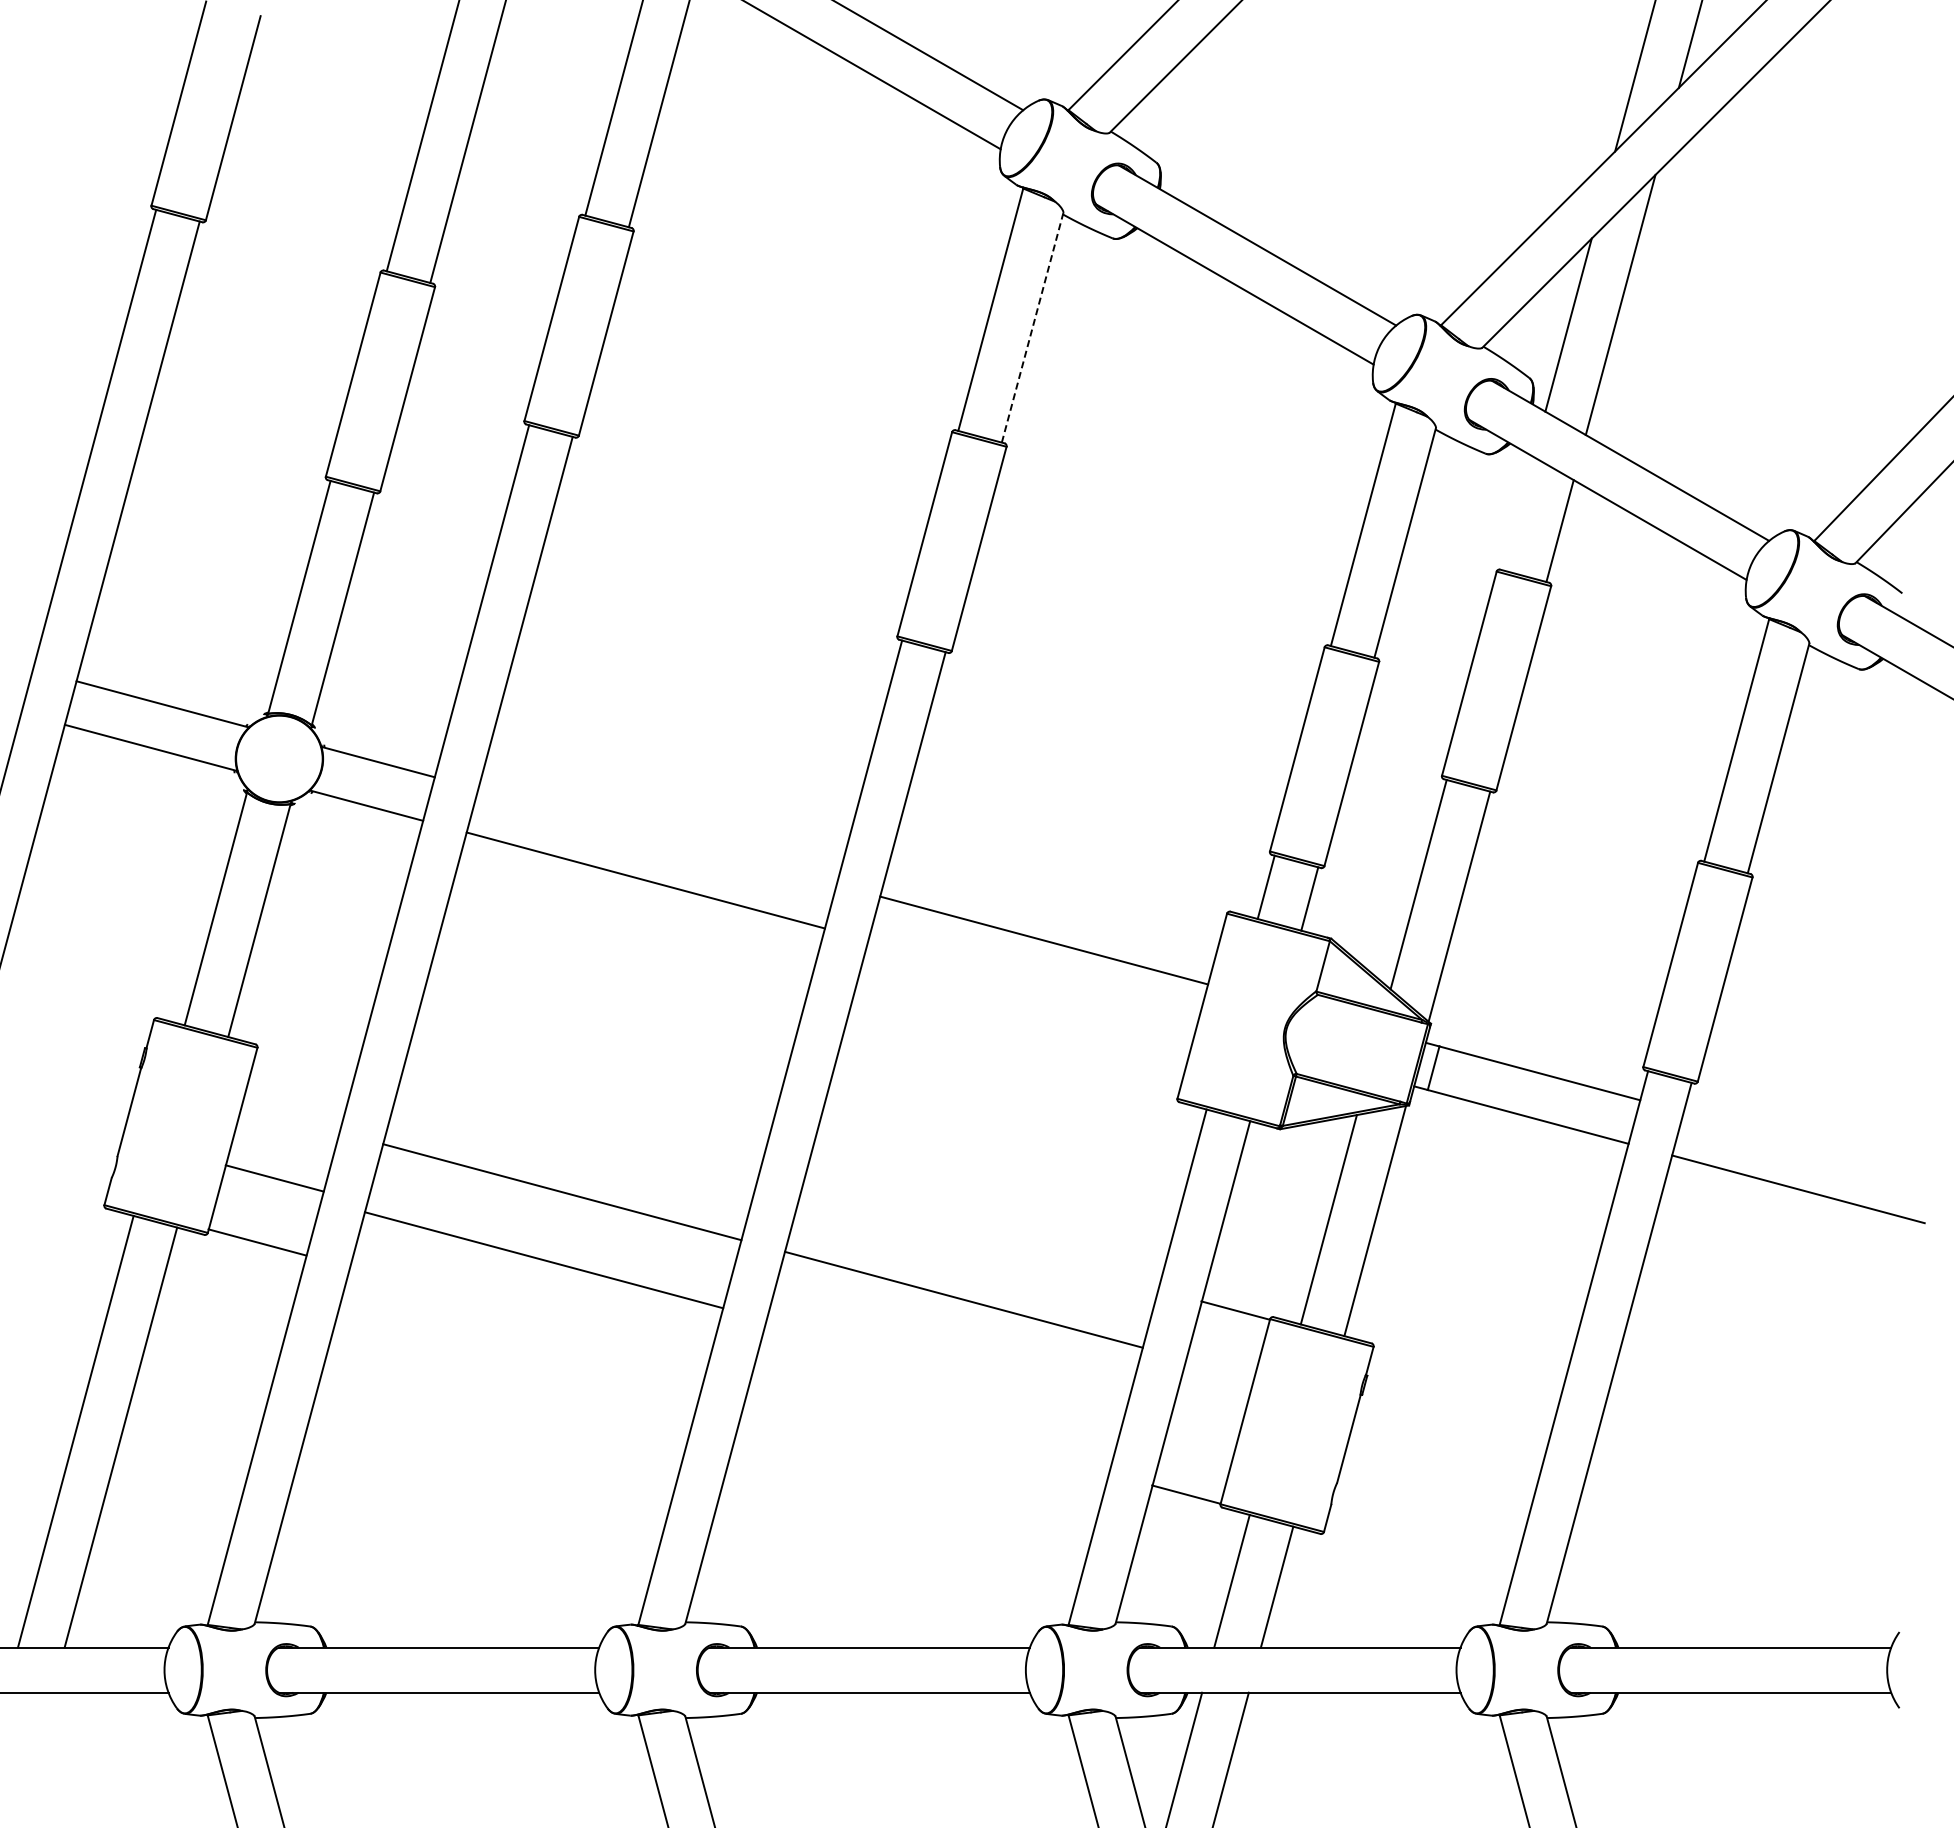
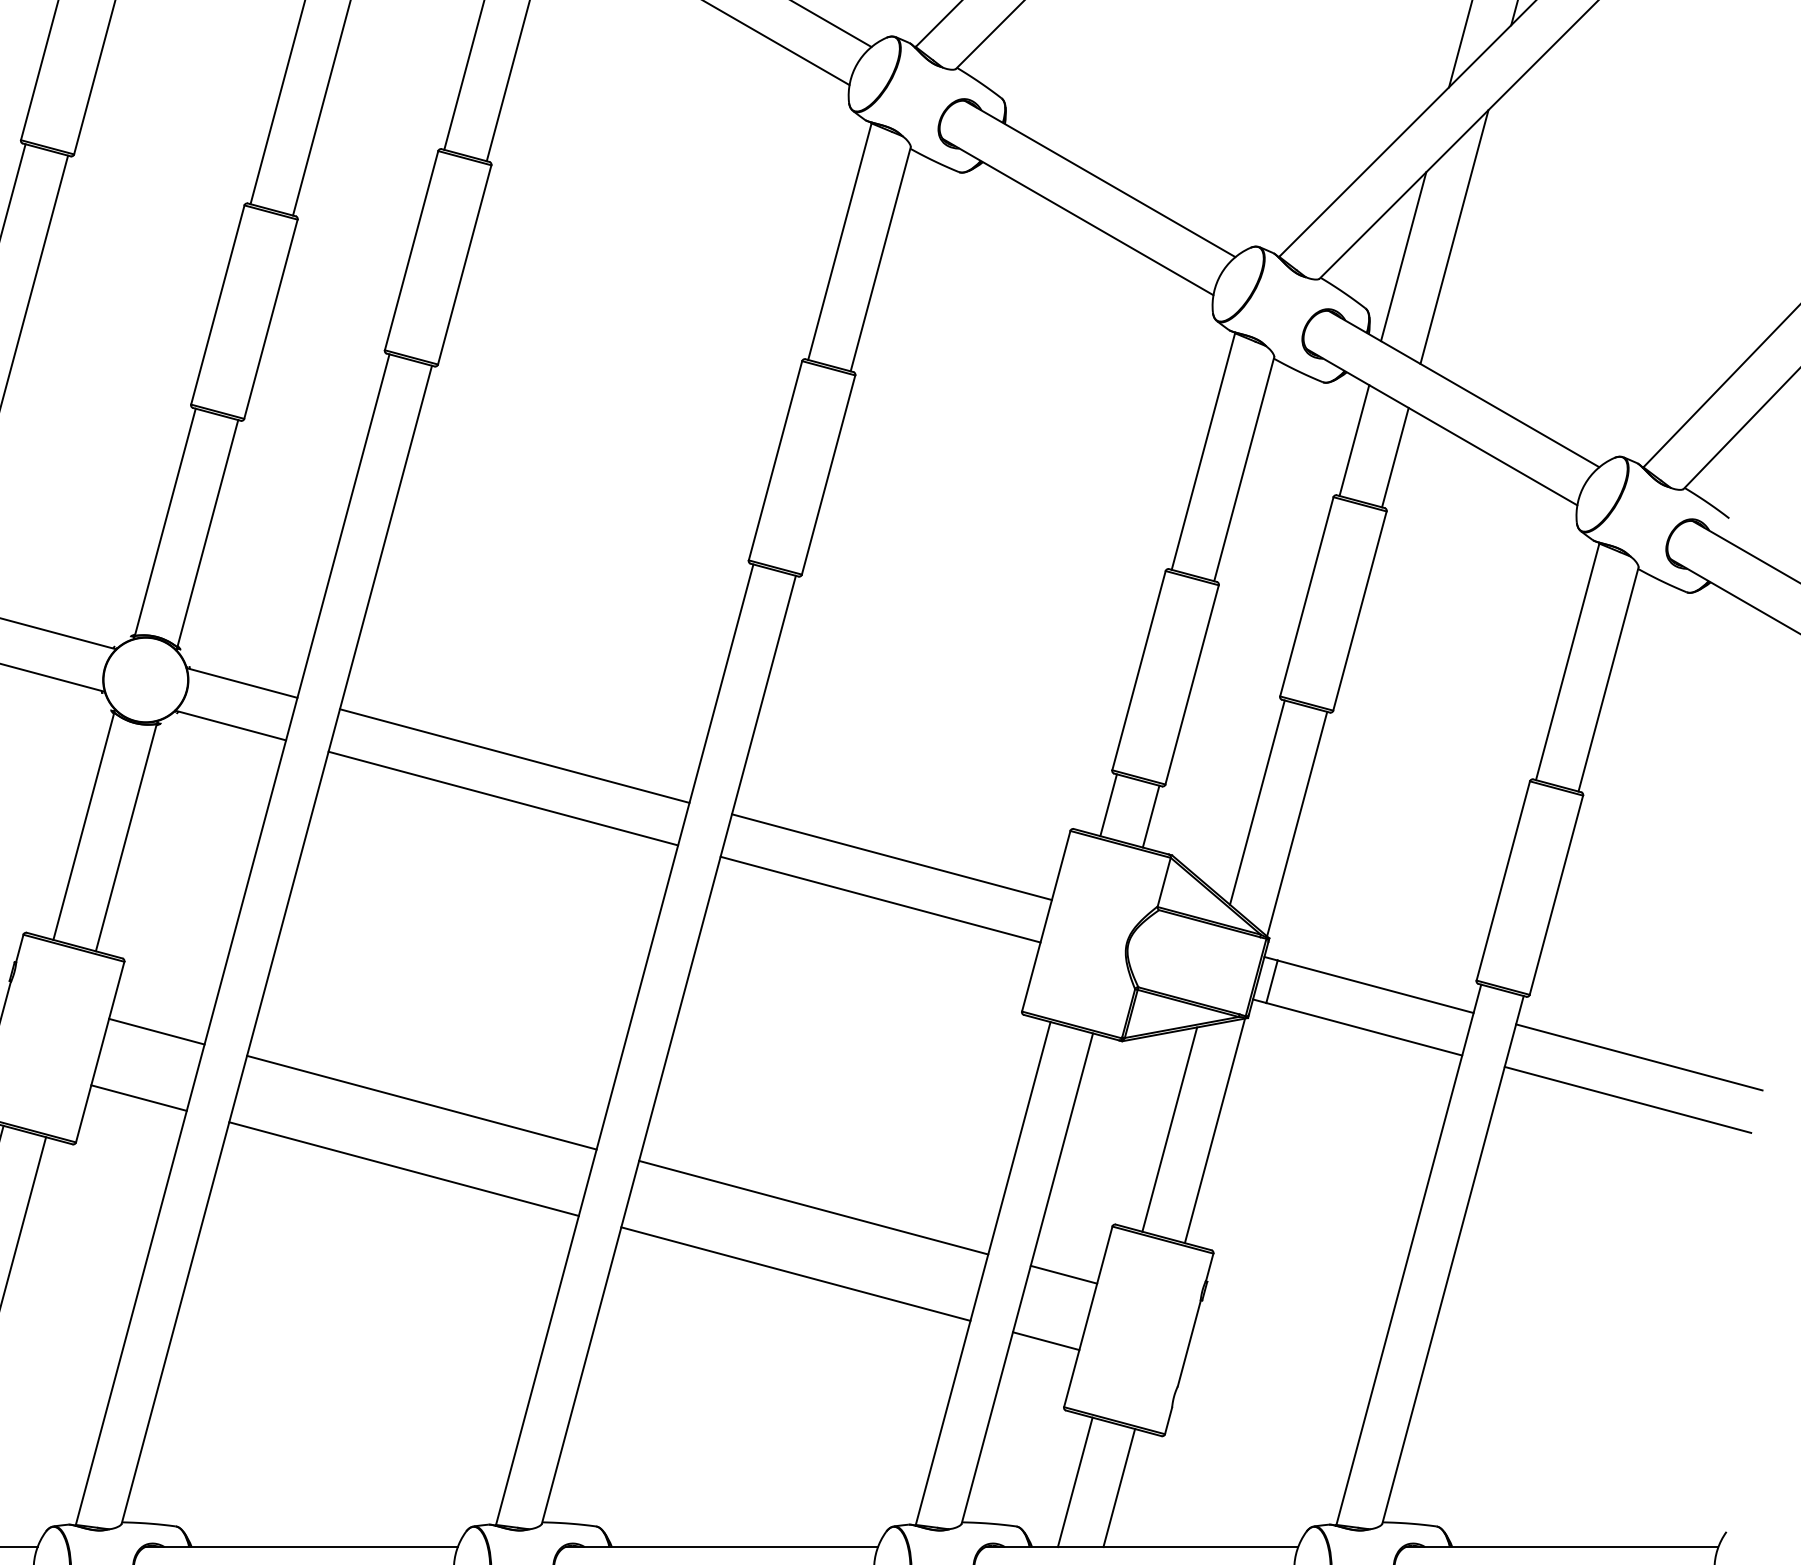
line: (1032, 327) -> (880, 259), dashed -> solid
line: (1517, 513) -> (1353, 440), added
line: (657, 836) -> (514, 755), added
line: (1032, 984) -> (880, 900), added
line: (1809, 1145) -> (1638, 1057), added
line: (274, 1178) -> (156, 1031), moved
line: (257, 1242) -> (139, 1098), moved
line: (1235, 1310) -> (1064, 1274), moved
line: (945, 1367) -> (795, 1273), added
line: (1186, 1494) -> (1046, 1341), moved

